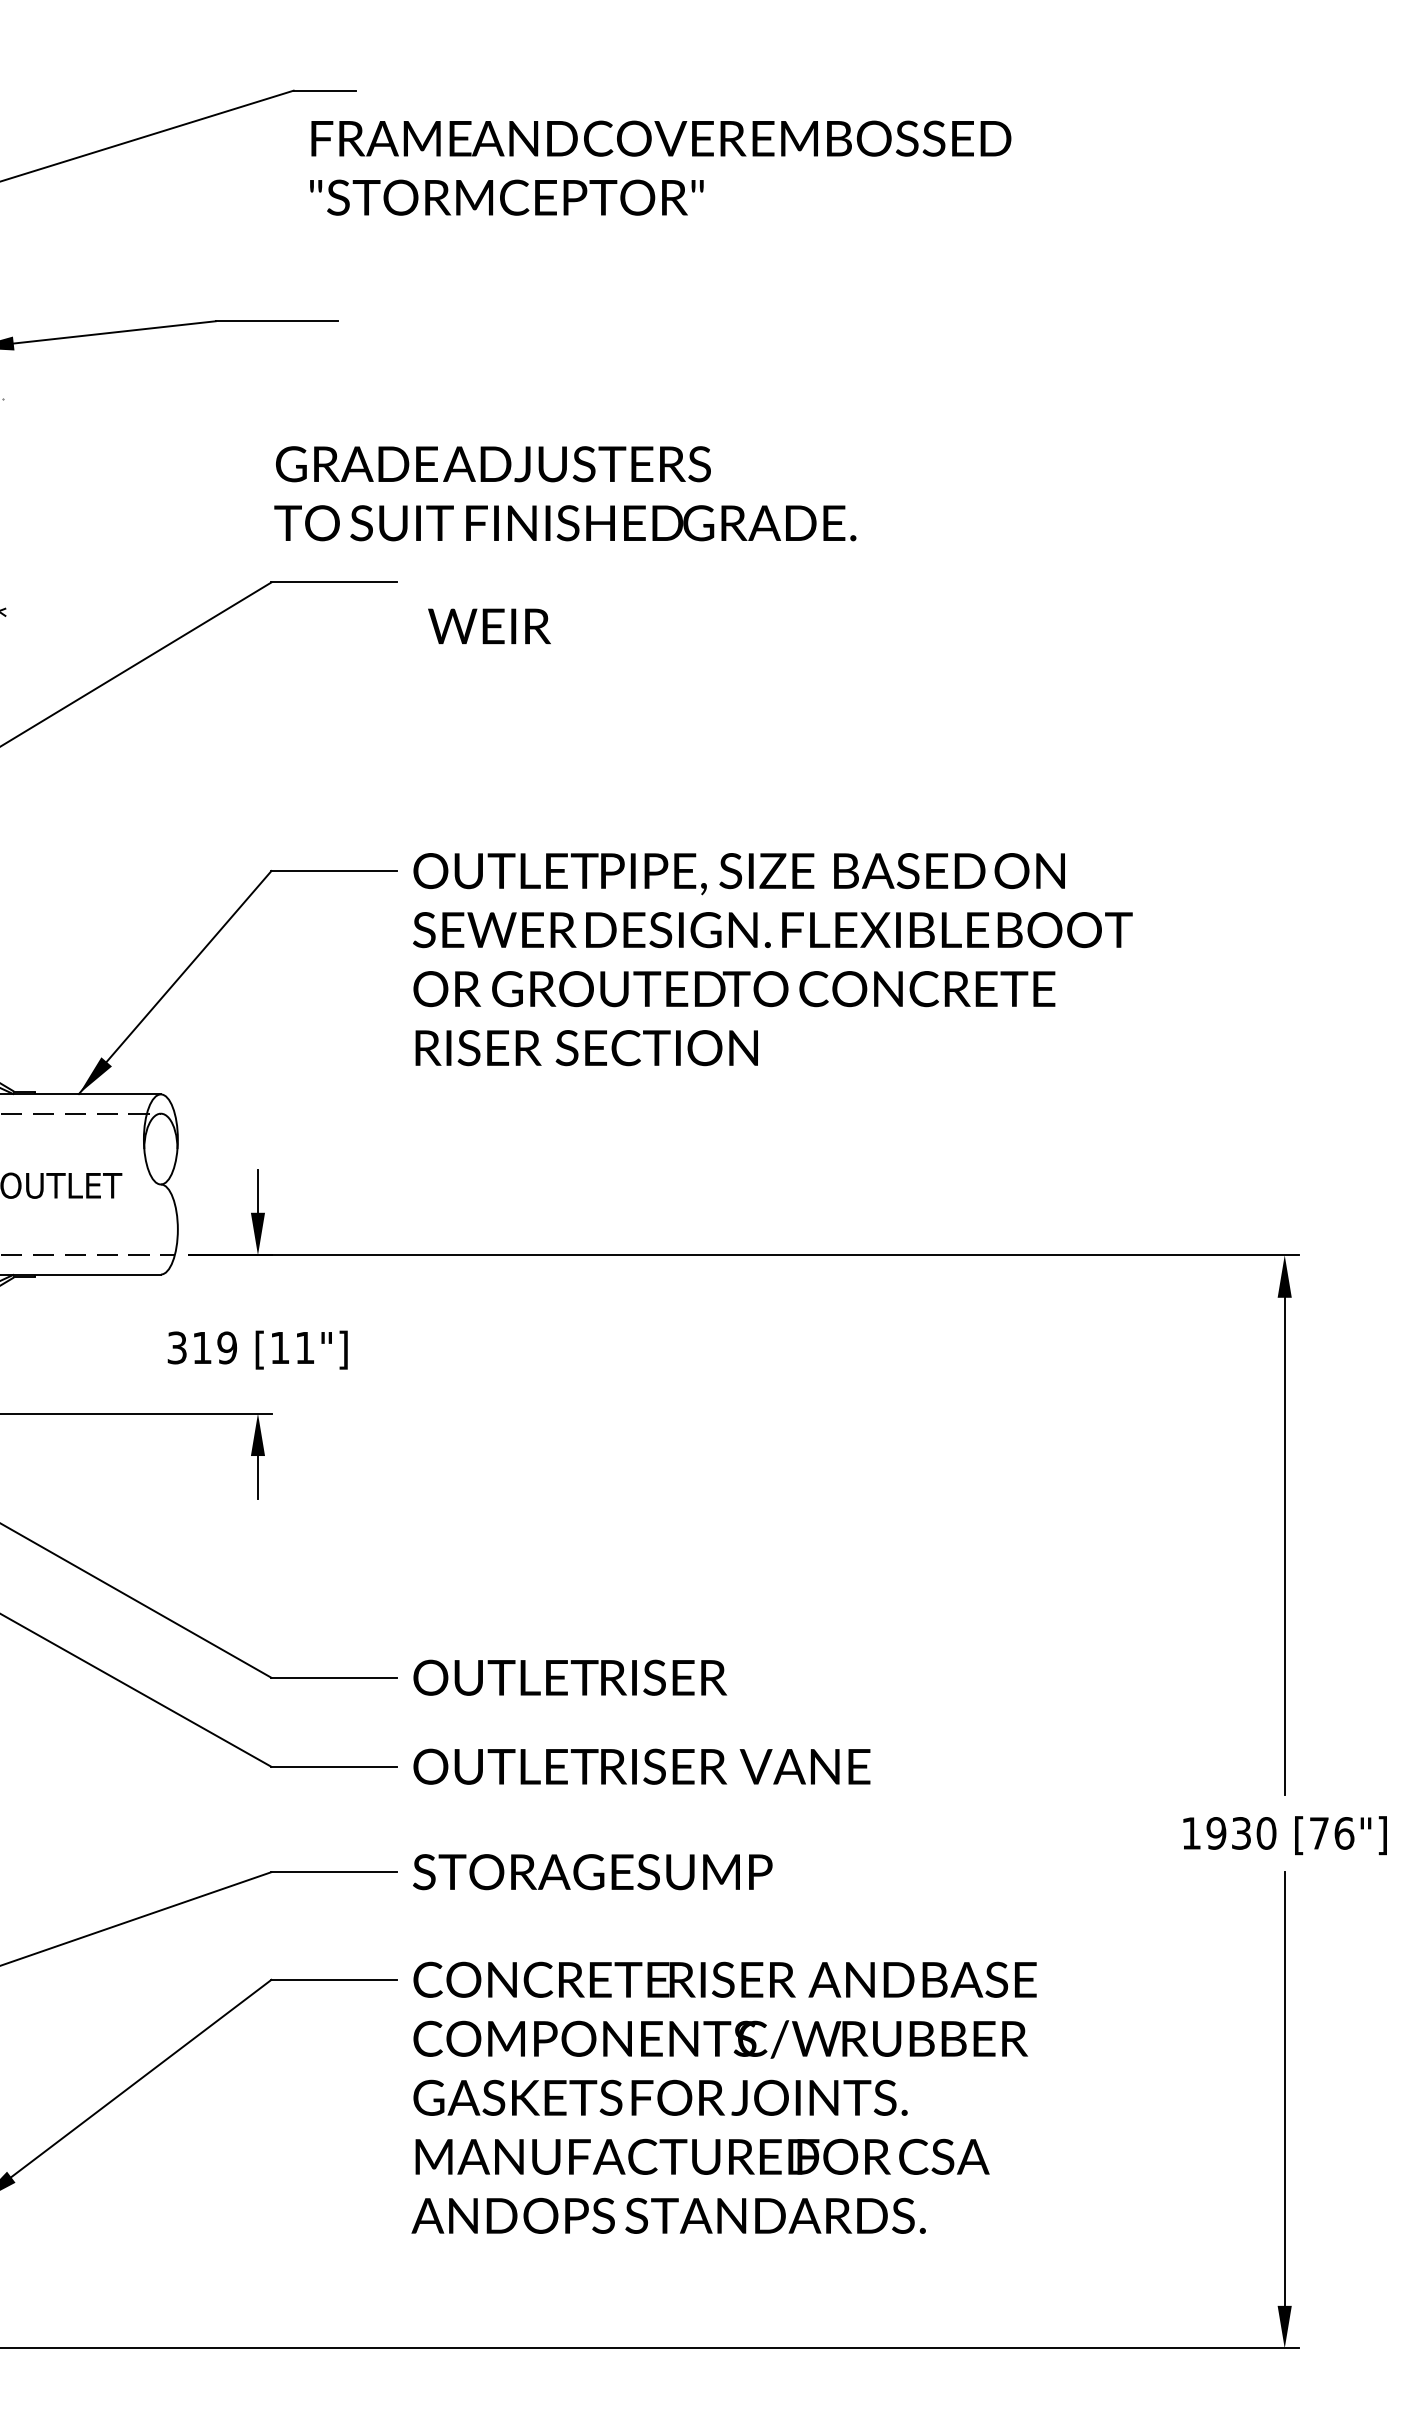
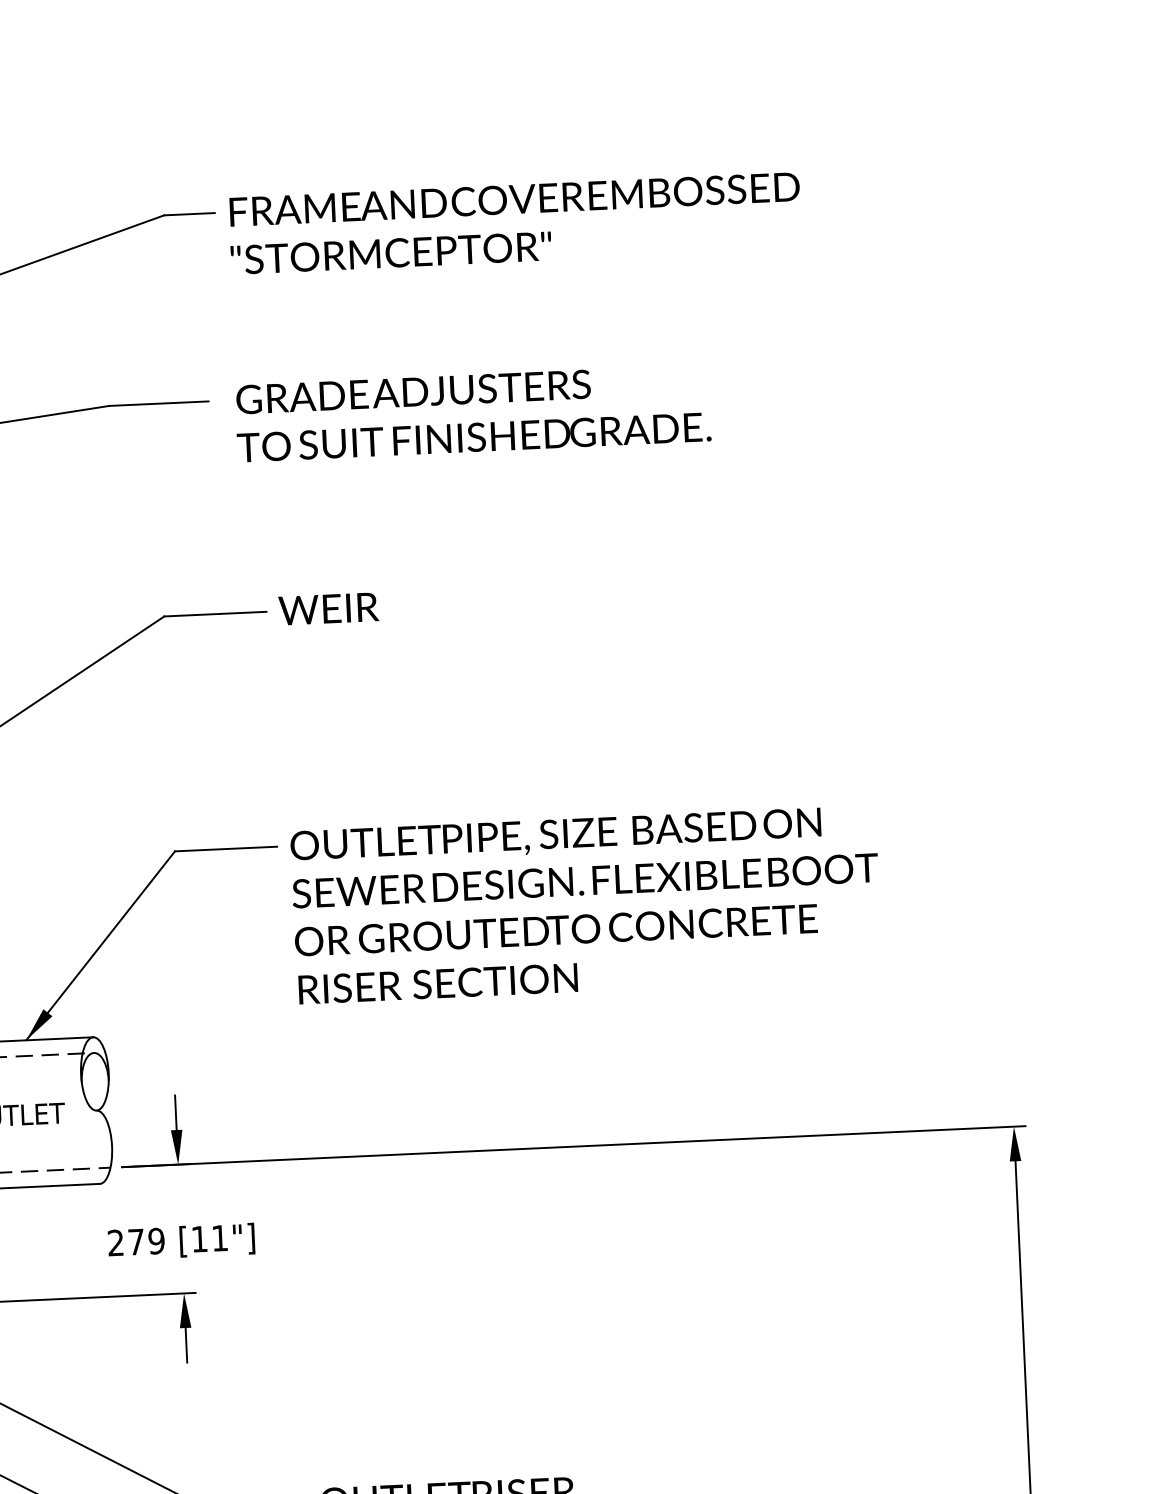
text: (660, 167) -> (515, 222), moved
text: (565, 493) -> (473, 413), moved
text: (489, 626) -> (328, 609), moved
text: (189, 1347) -> (125, 1242), 319 -> 279

